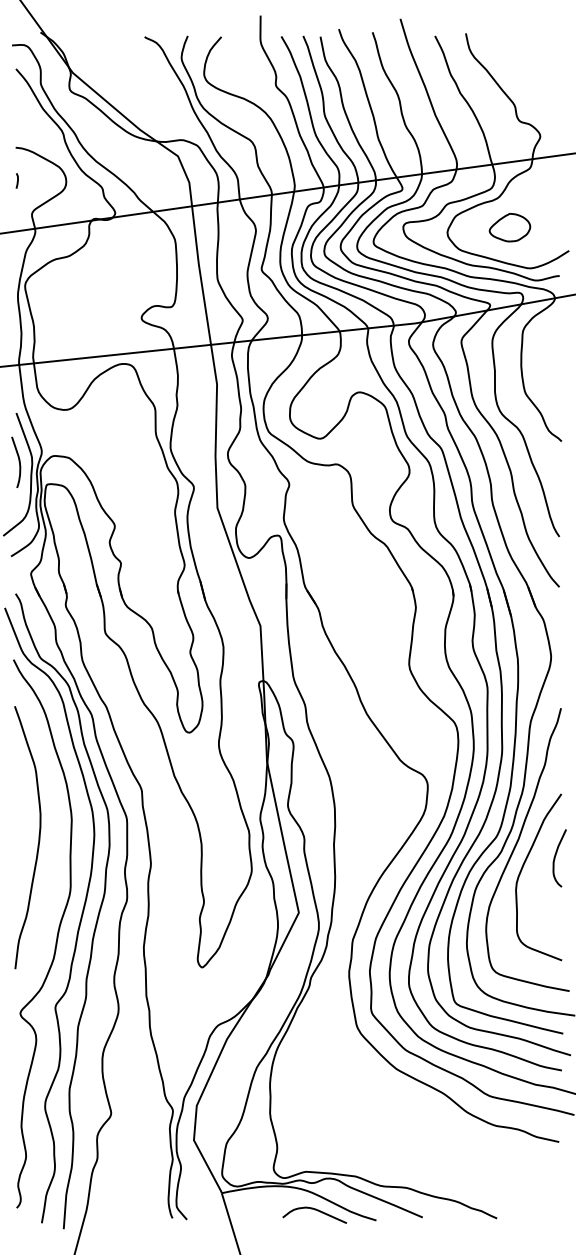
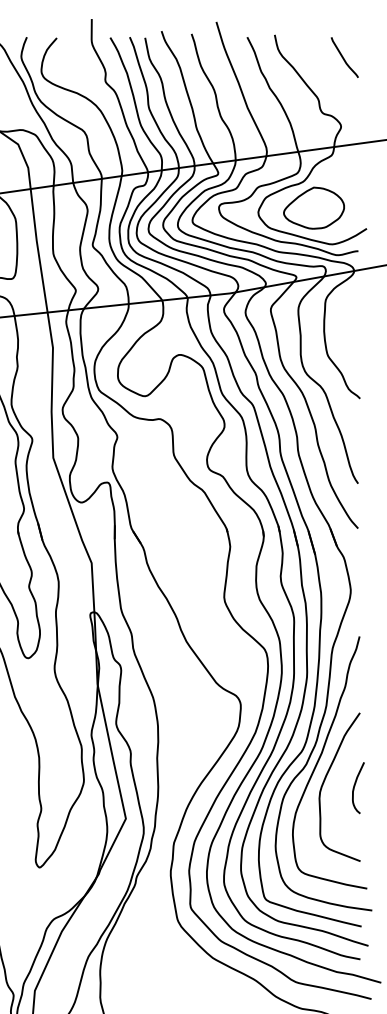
curve: (543, 58) -> (343, 57), added
part: (509, 227) -> (313, 207), size x1.67
curve: (555, 858) -> (354, 788), moved

